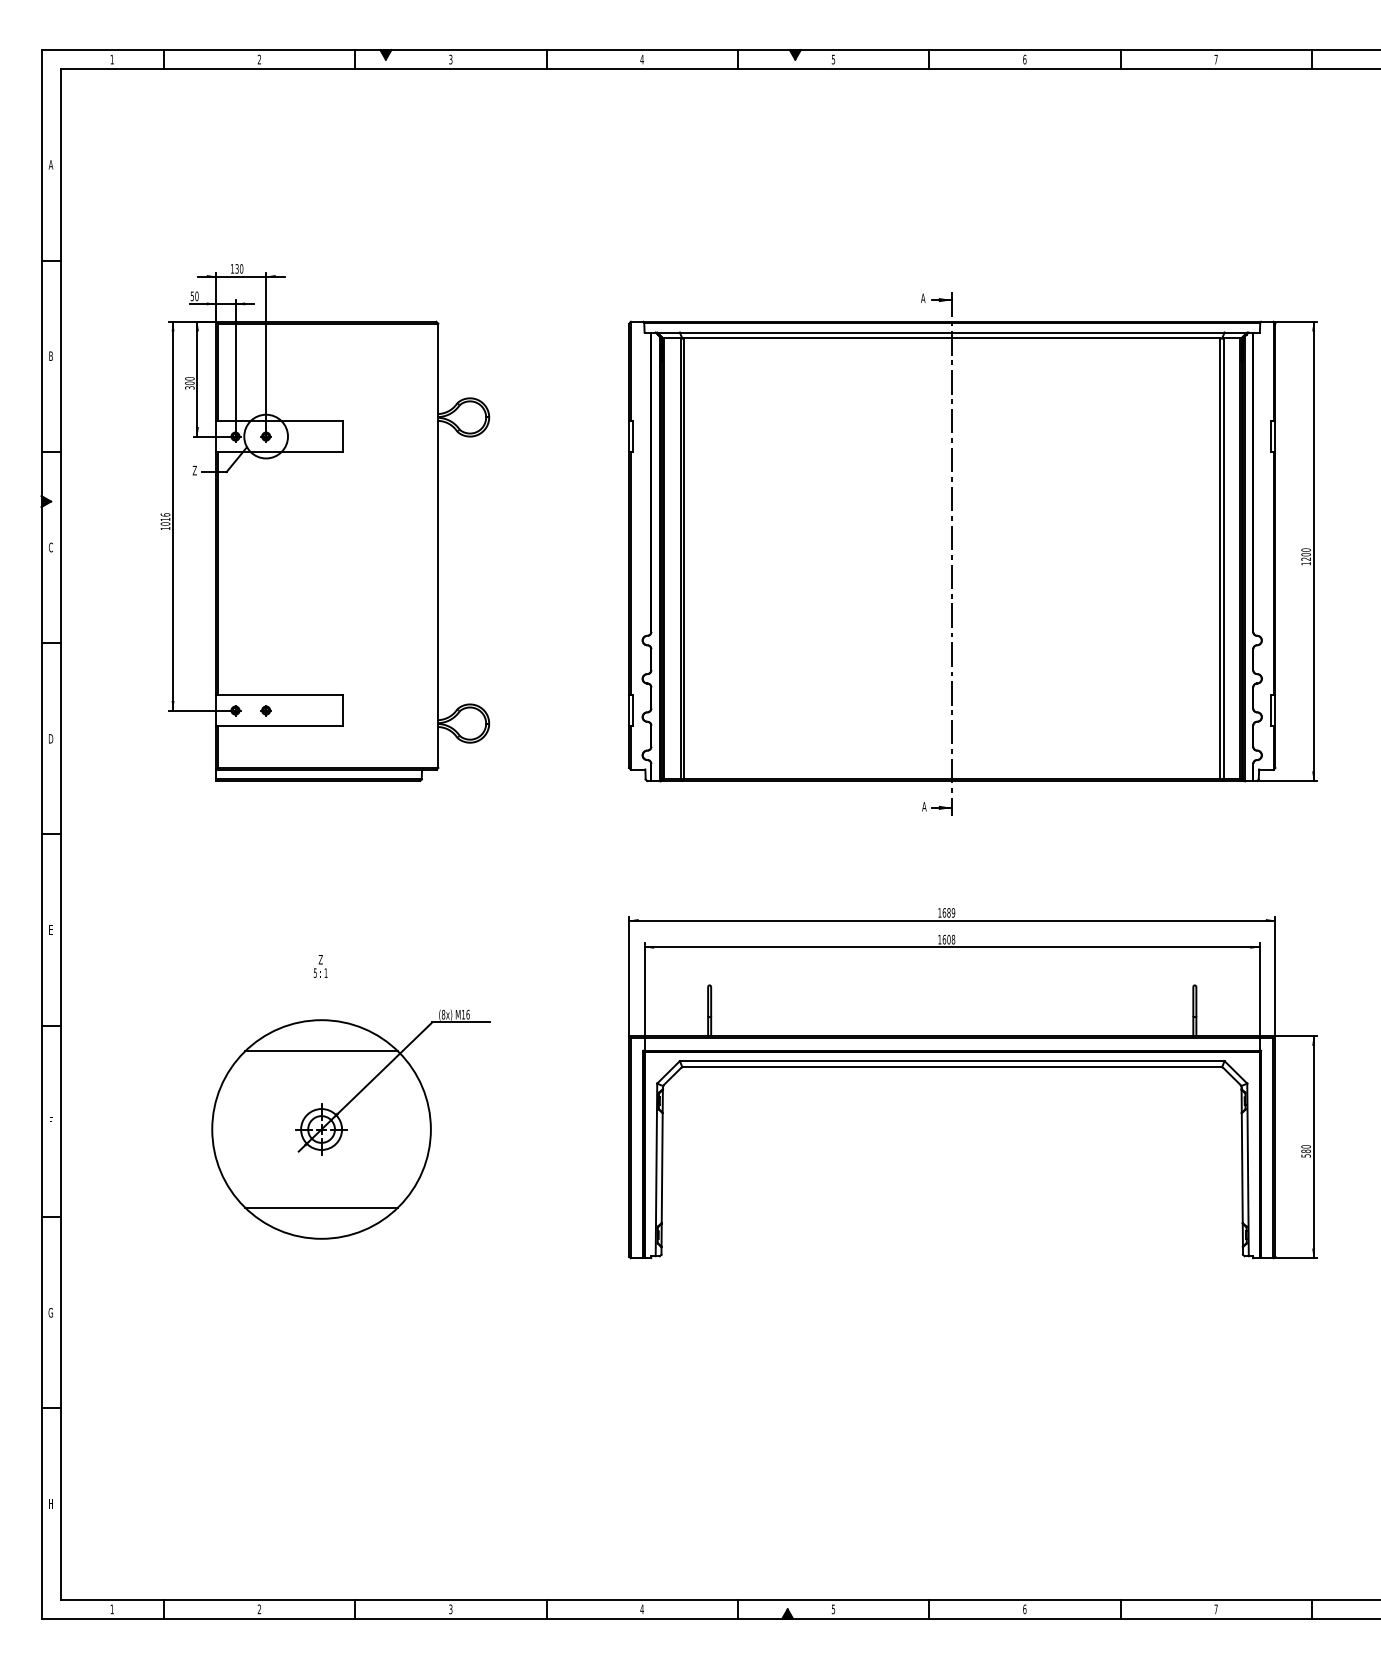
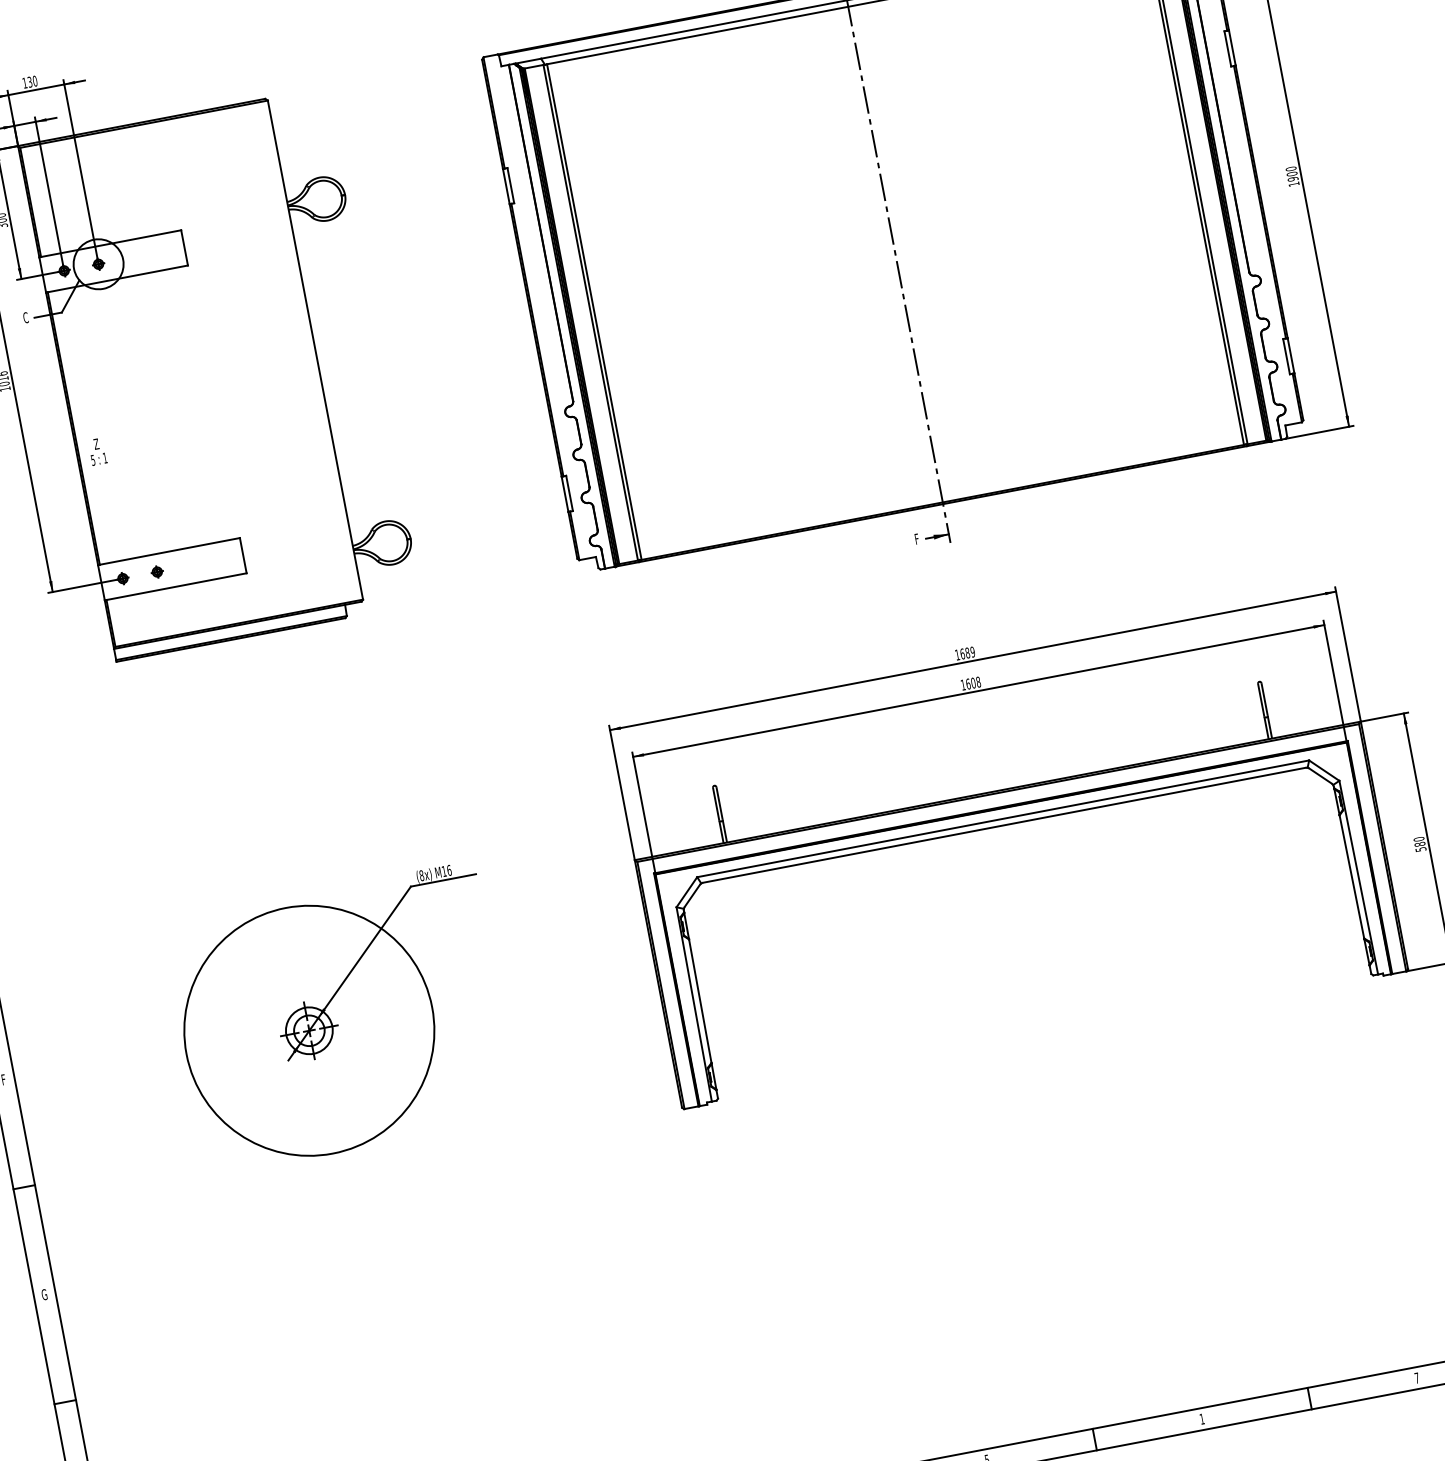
text: (194, 470) -> (25, 317), Z -> C
text: (1305, 558) -> (1292, 178), 1200 -> 1900
text: (924, 806) -> (917, 538), A -> F
text: (320, 966) -> (97, 451), moved
line: (321, 1051) -> (292, 943), removed
line: (321, 1207) -> (325, 1118), removed
text: (1024, 1608) -> (1201, 1418), 6 -> 1

